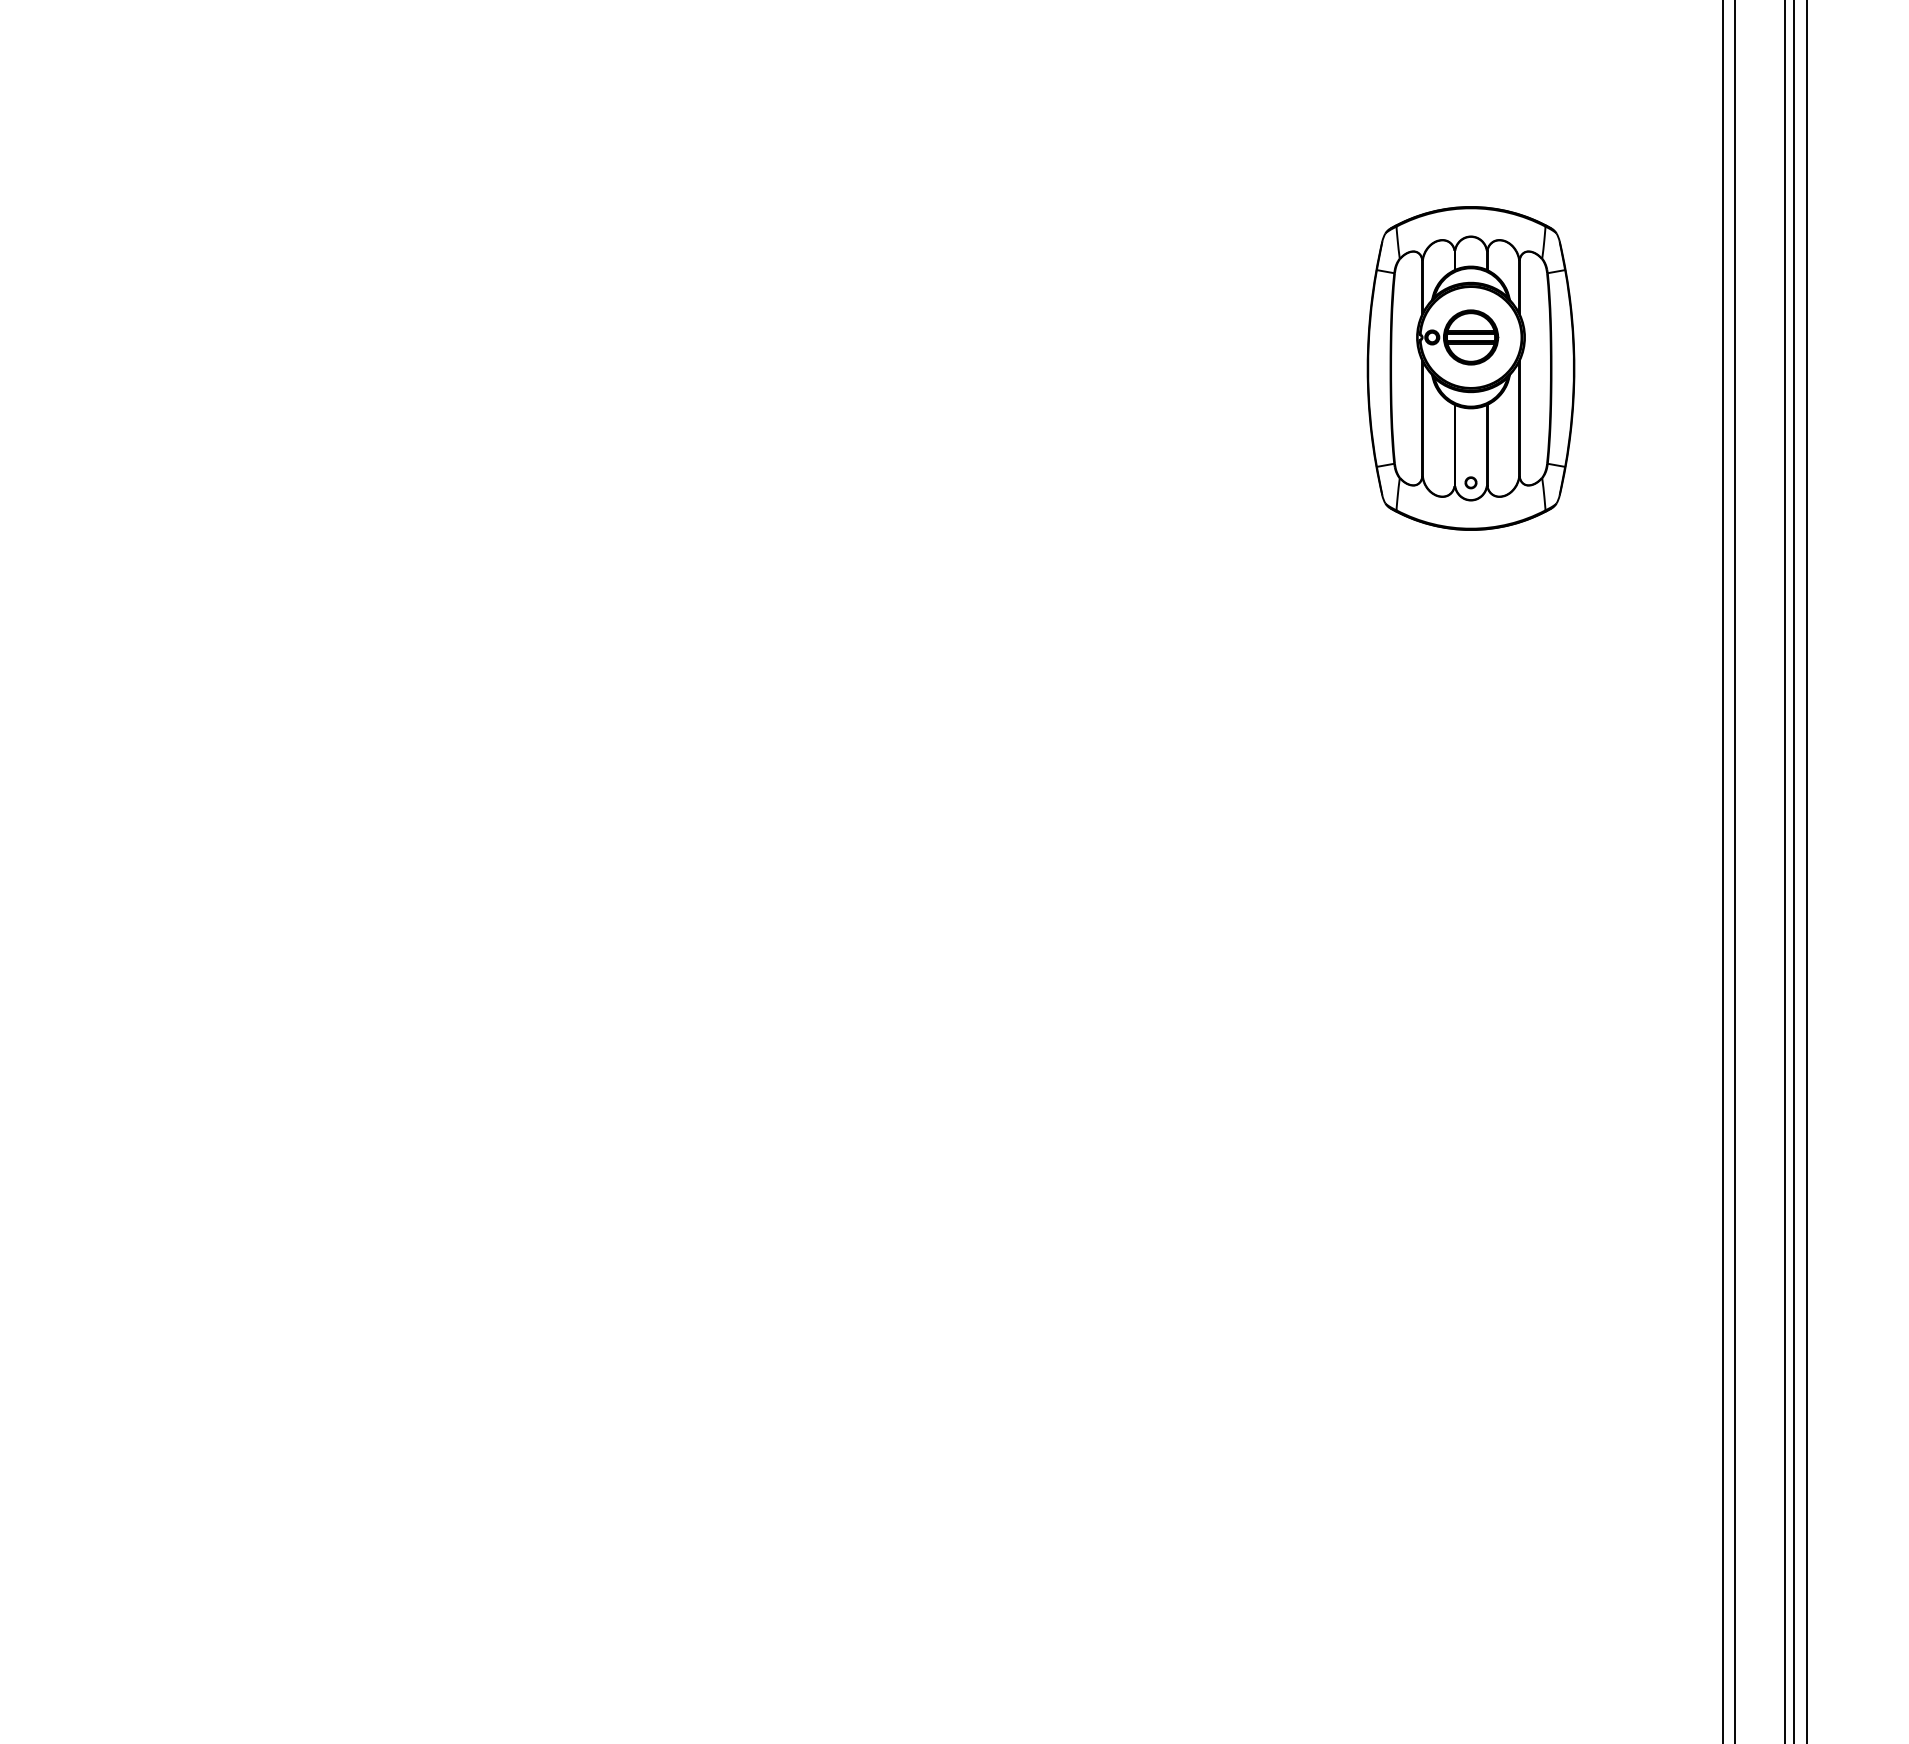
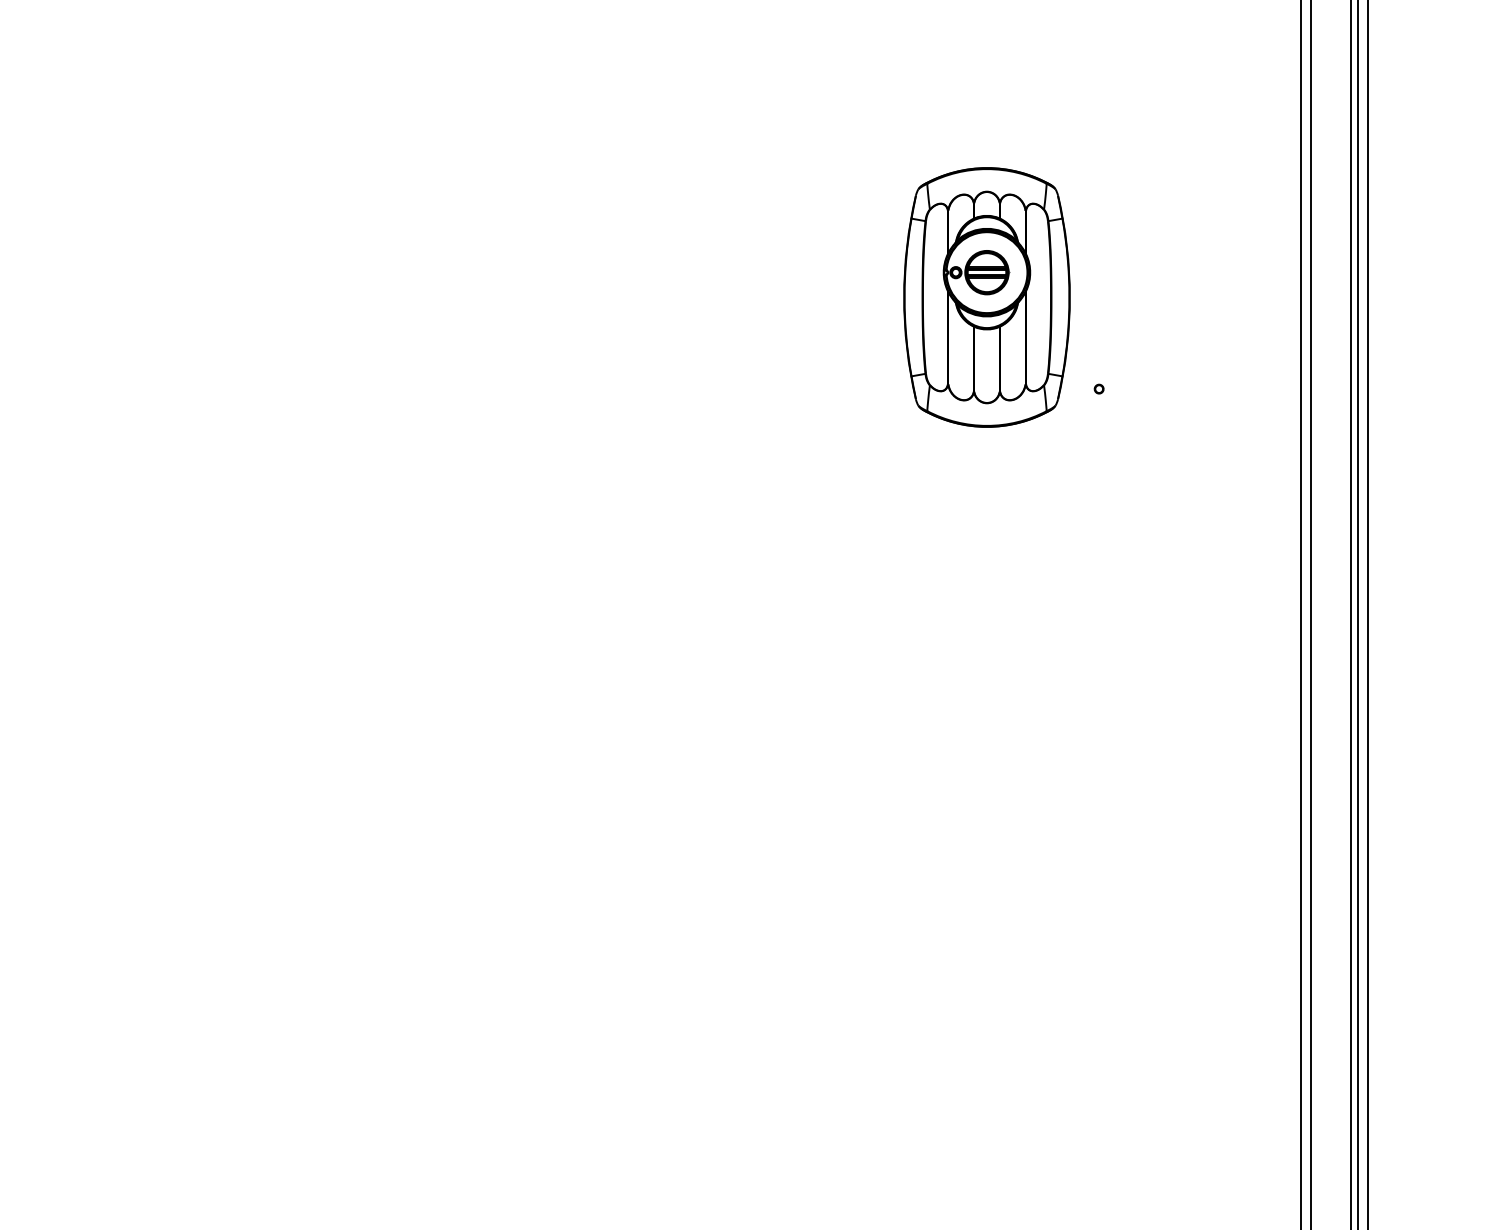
part: (1470, 368) -> (986, 297), moved

